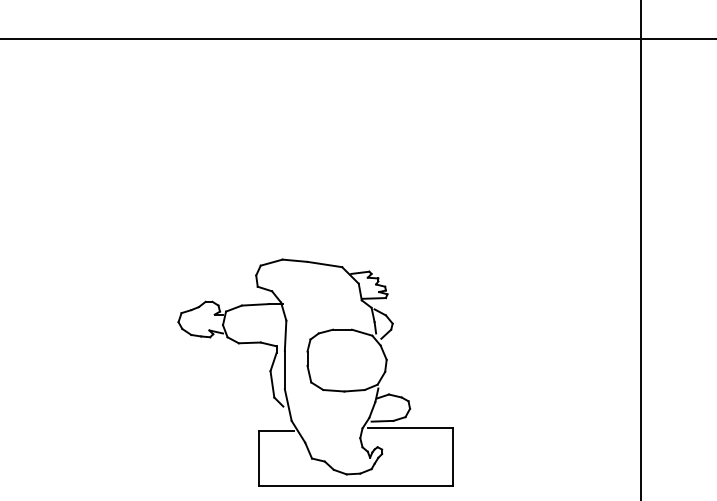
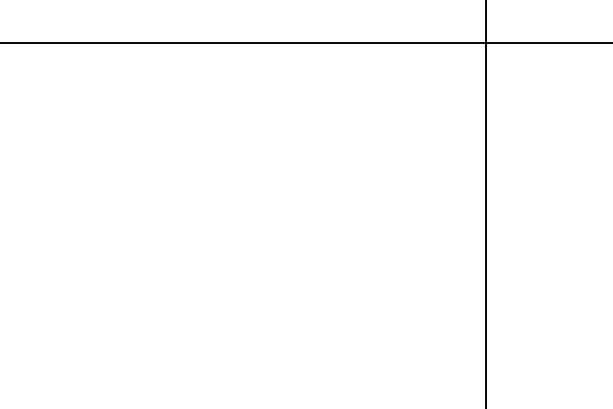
part: (315, 371) -> (236, 298), removed

